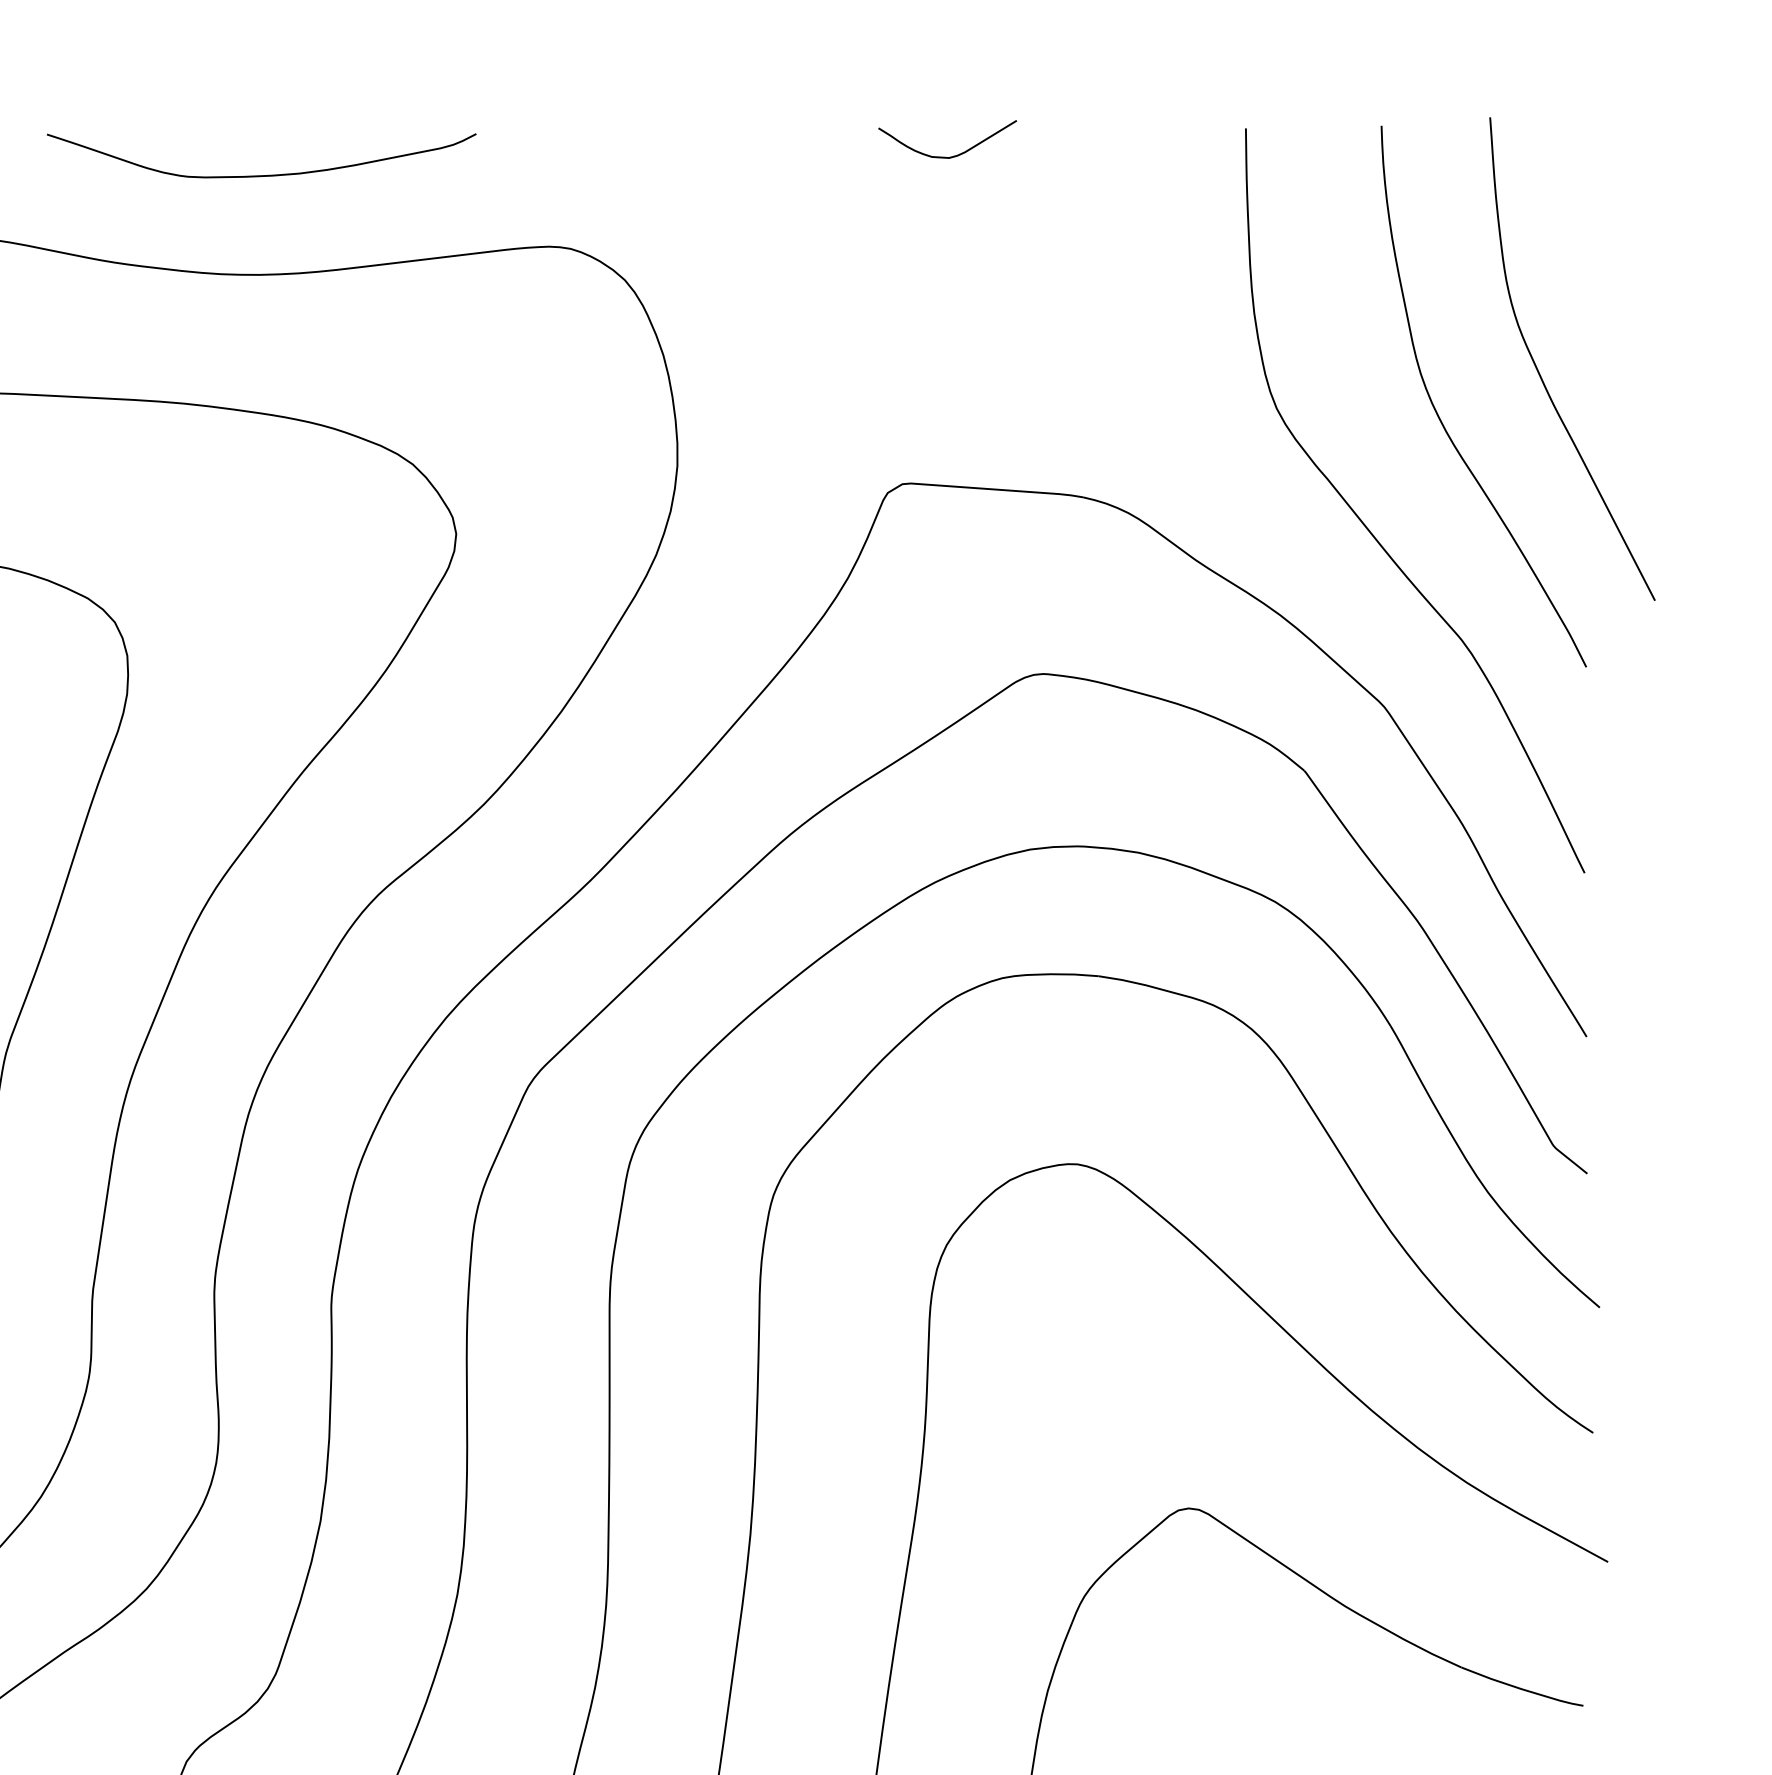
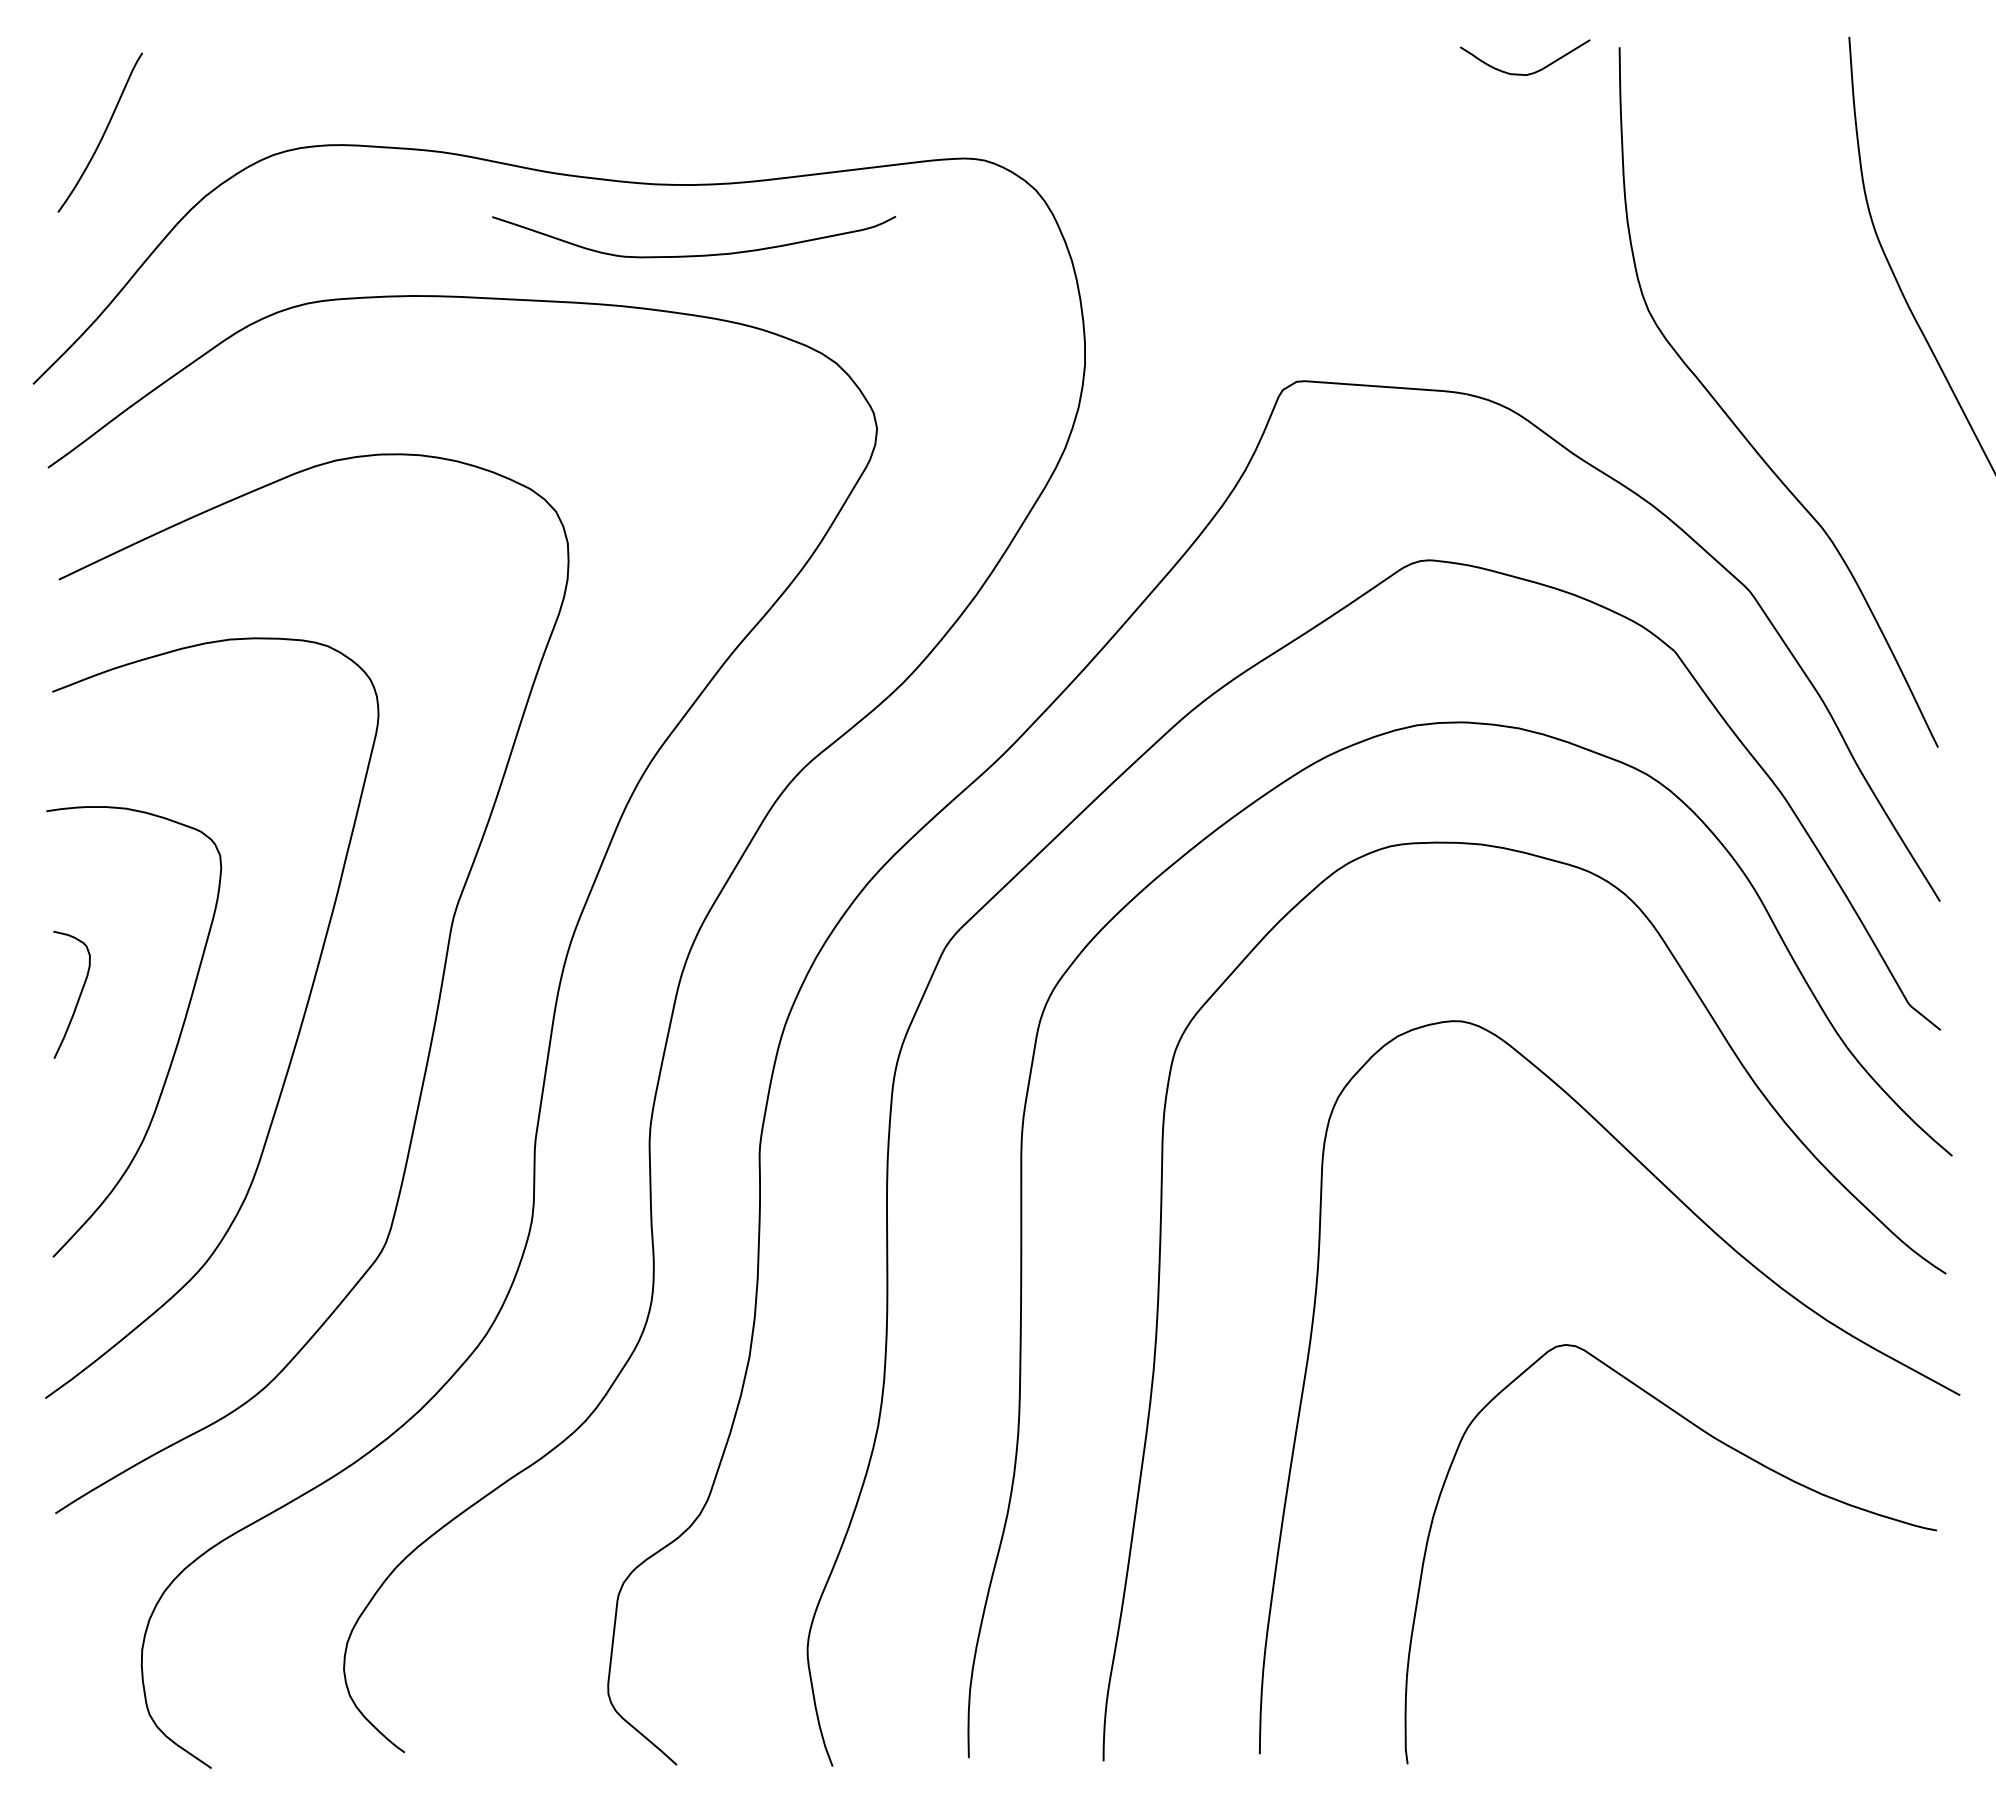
curve: (950, 156) -> (1527, 73), moved
curve: (262, 175) -> (694, 255), moved
curve: (1440, 417) -> (1802, 319), removed

